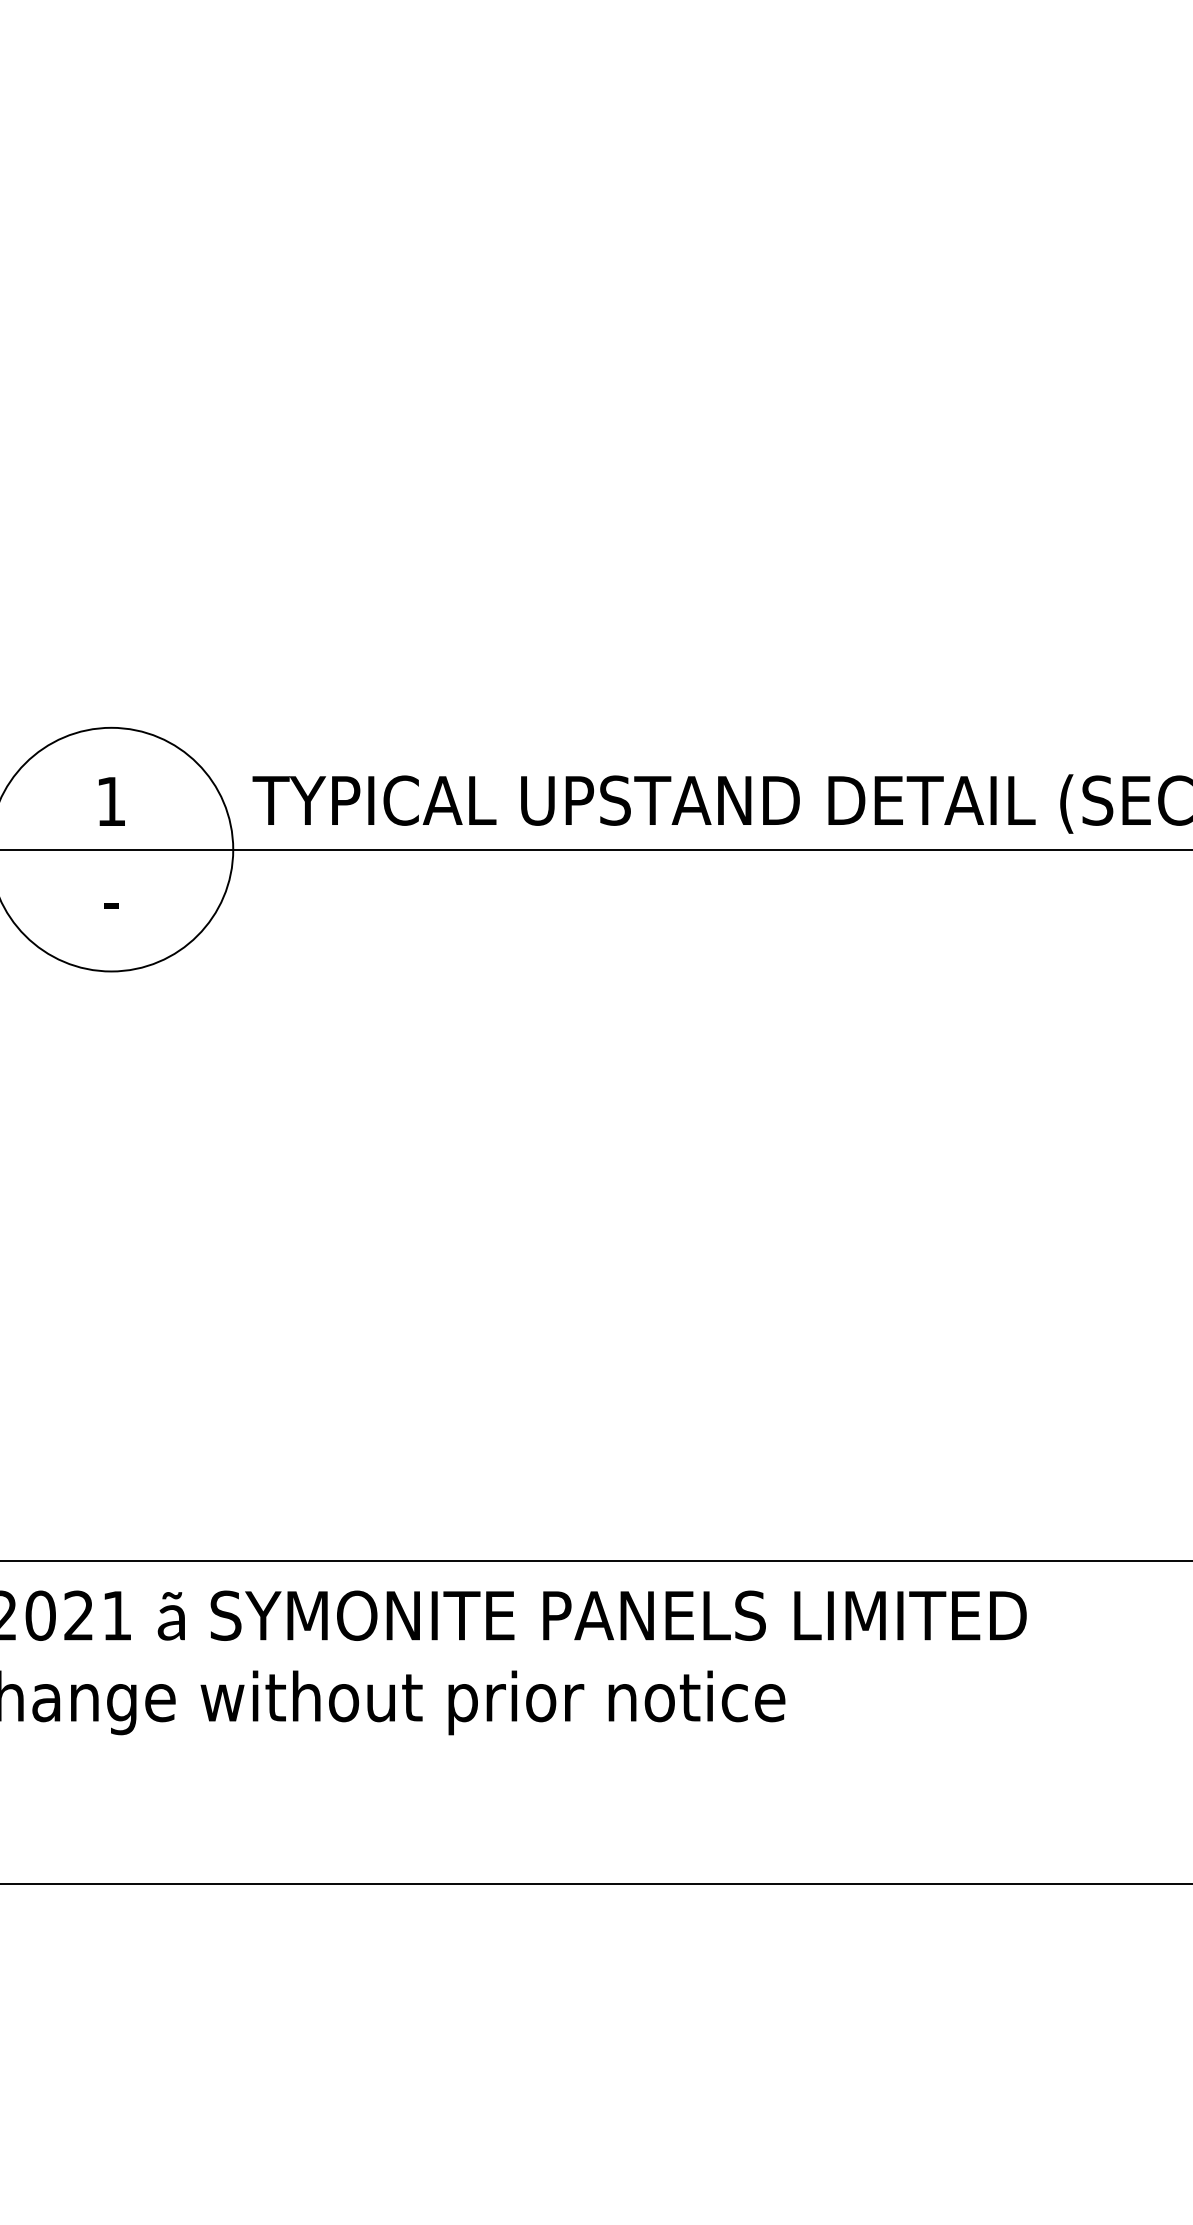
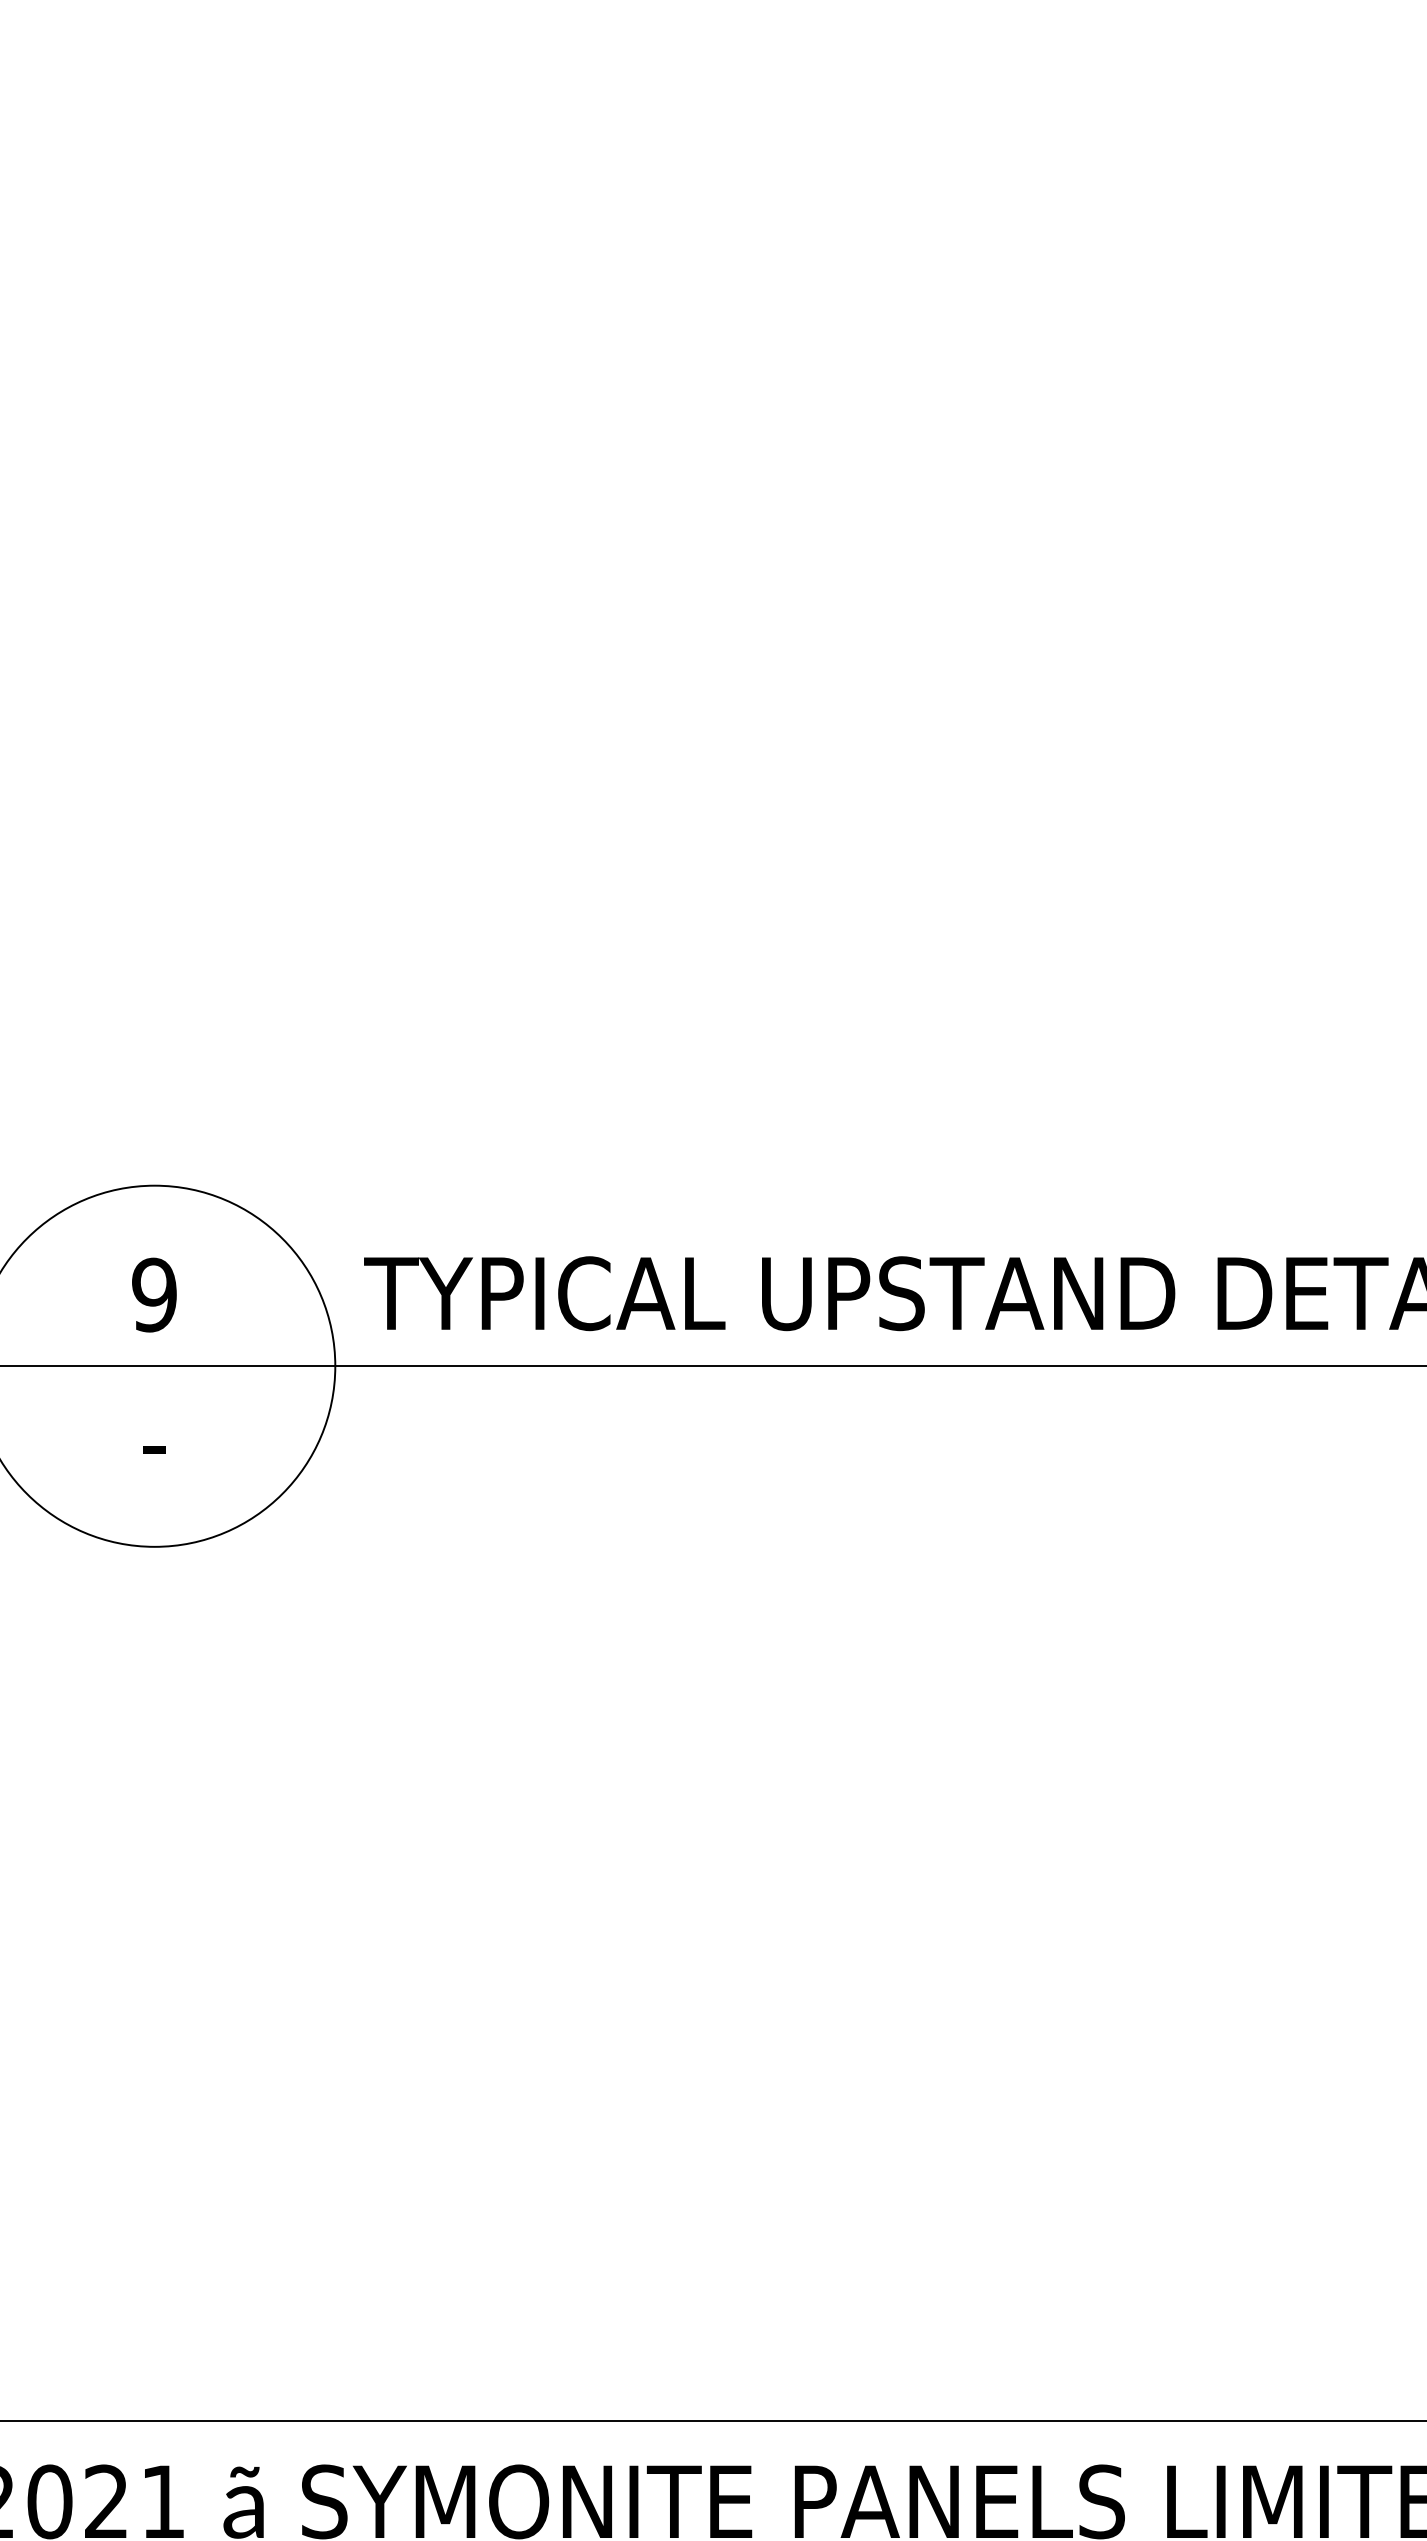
text: (111, 801) -> (154, 1294), 1 -> 9

